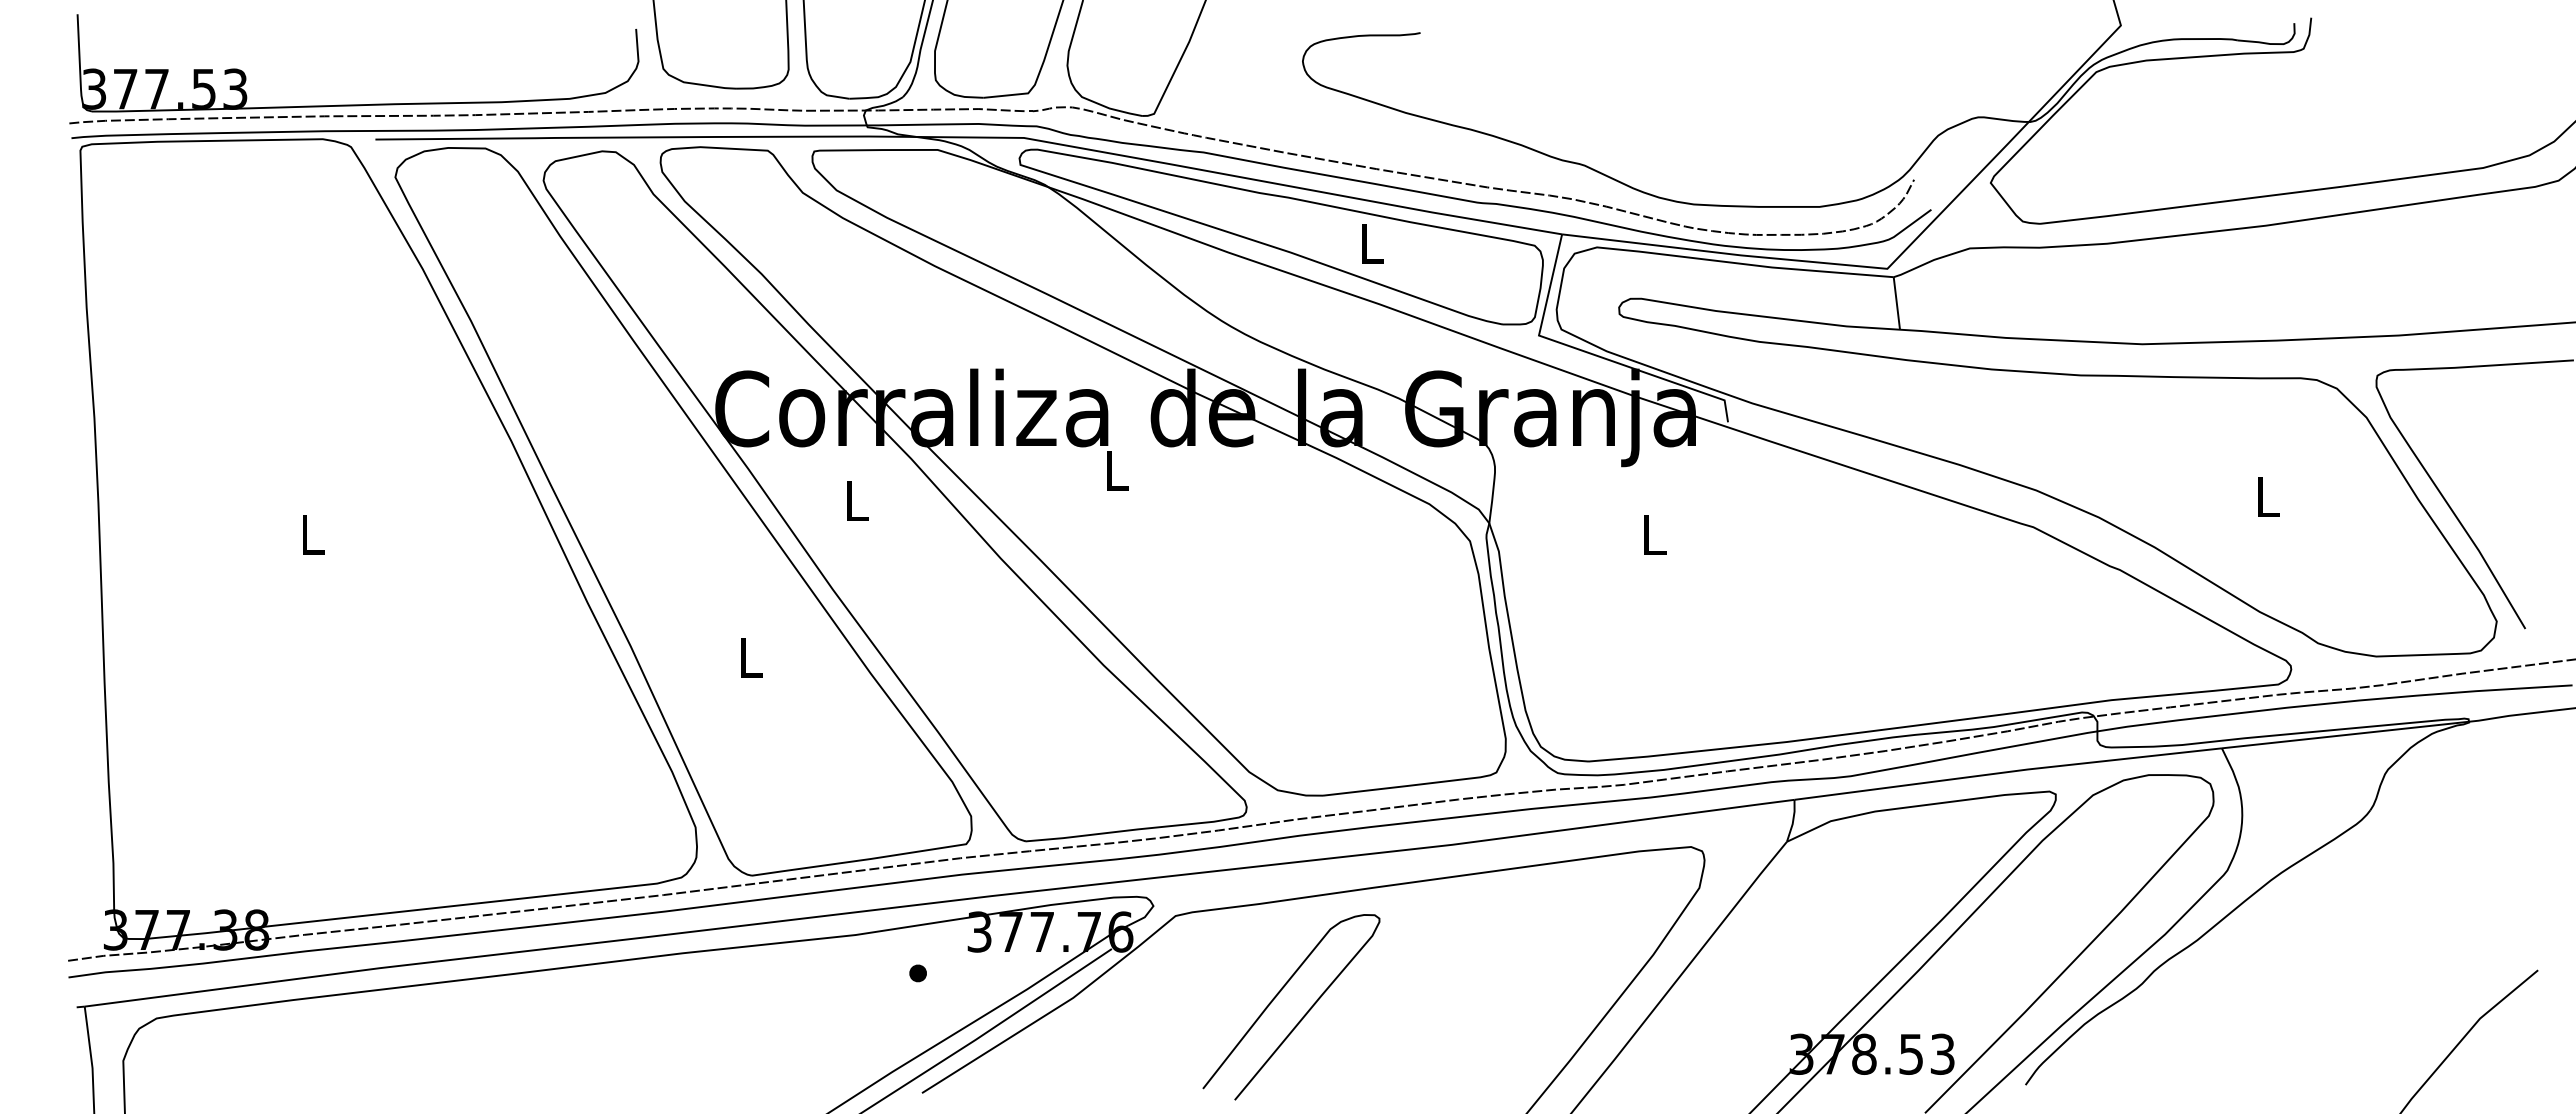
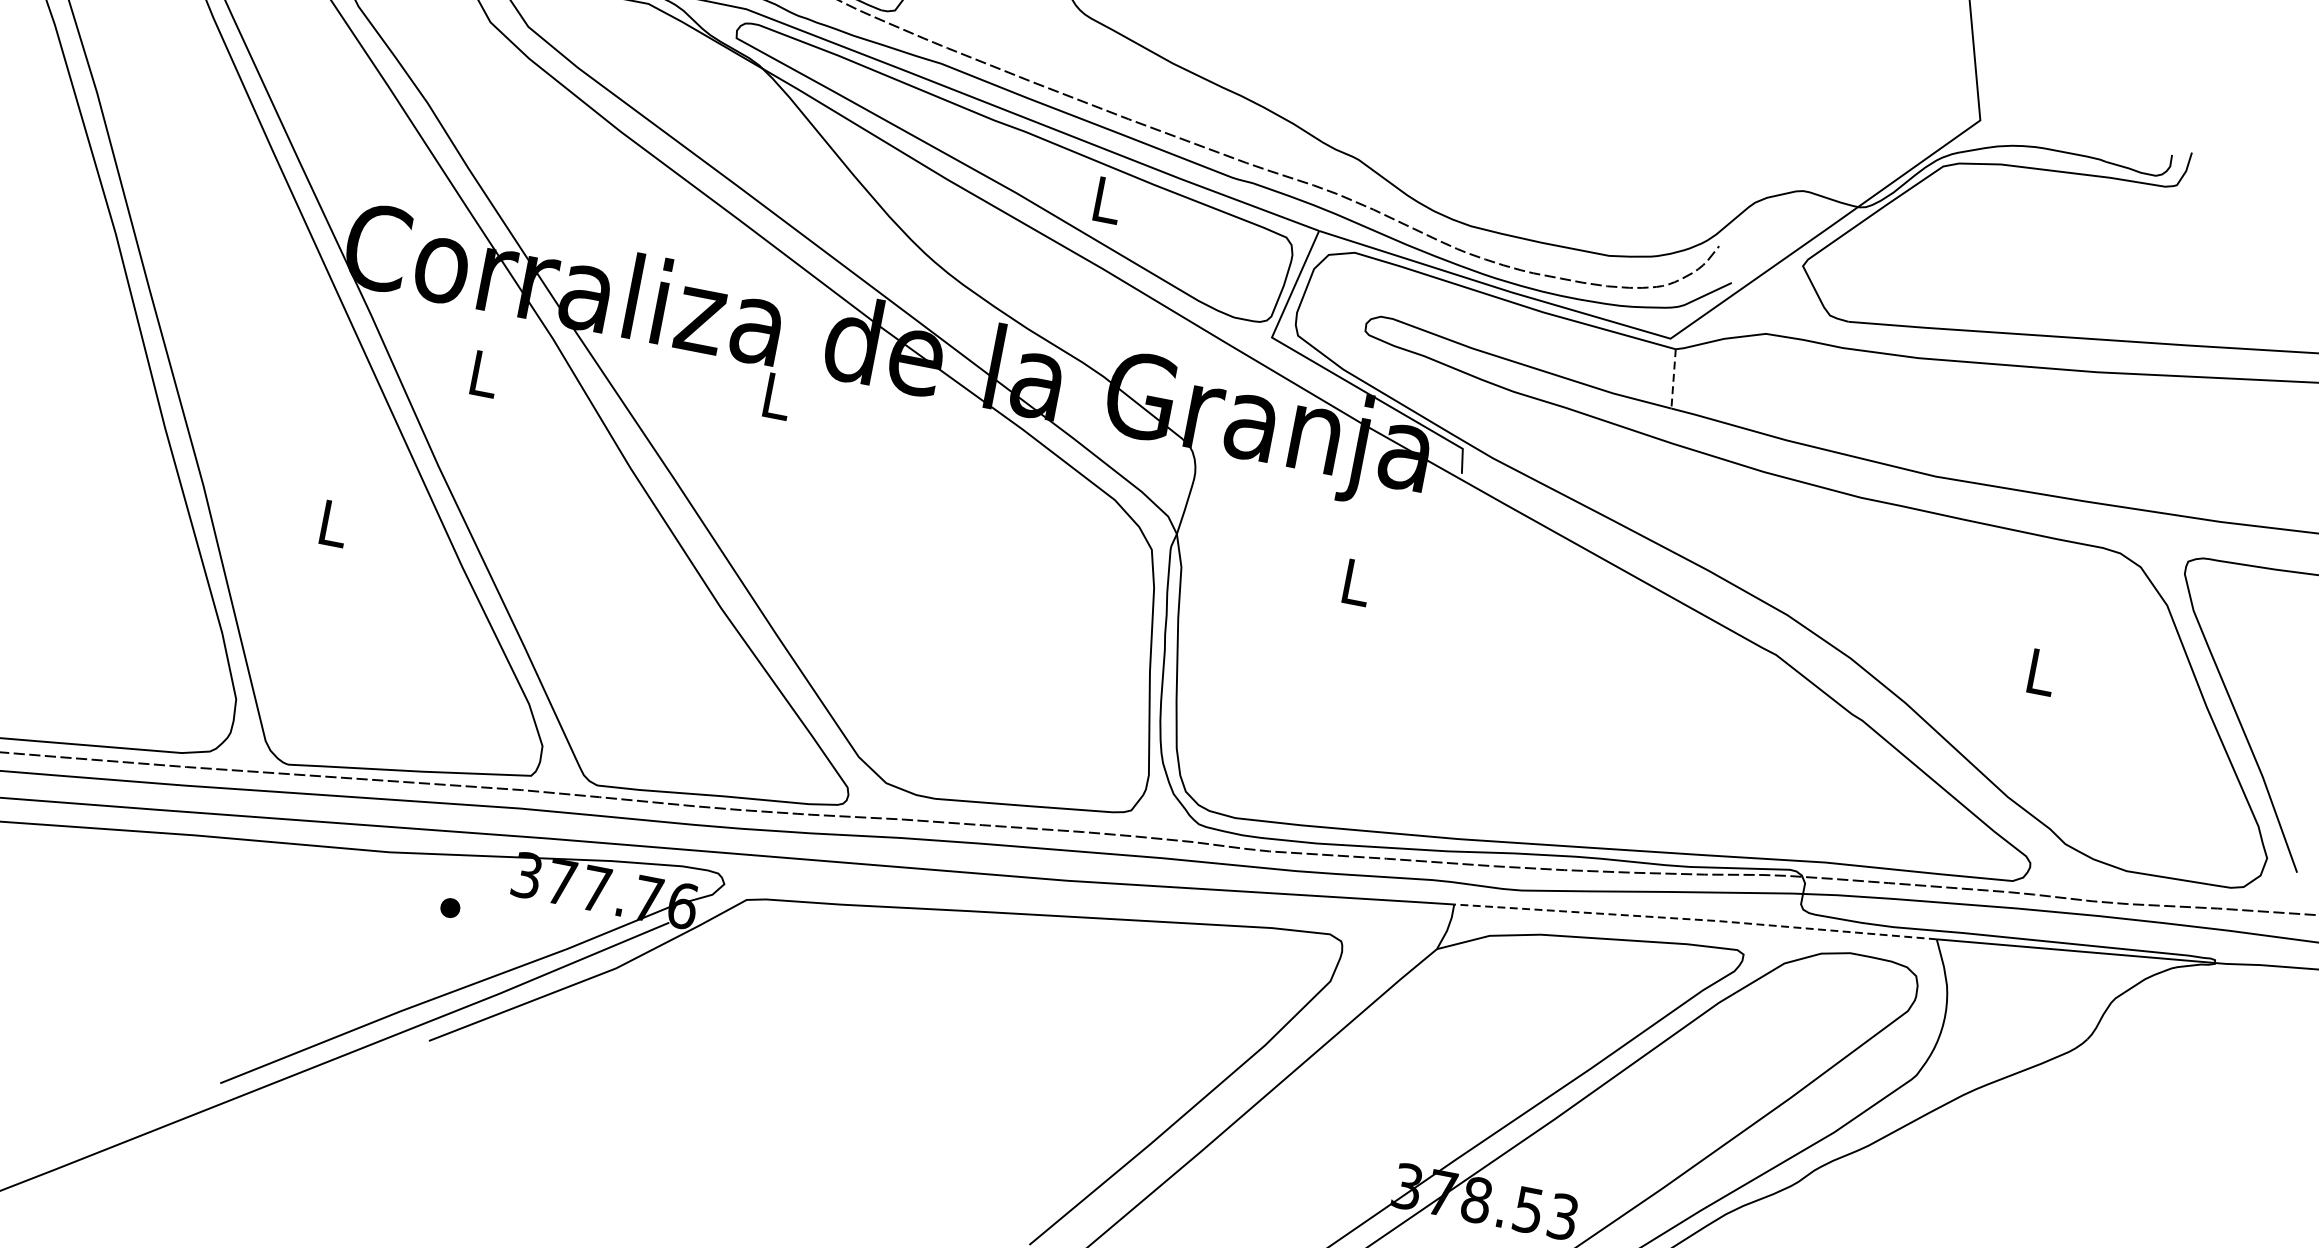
line: (1896, 303) -> (1673, 378), solid -> dashed
line: (2007, 772) -> (1695, 920), solid -> dashed
curve: (1303, 1015) -> (866, 1037), removed

